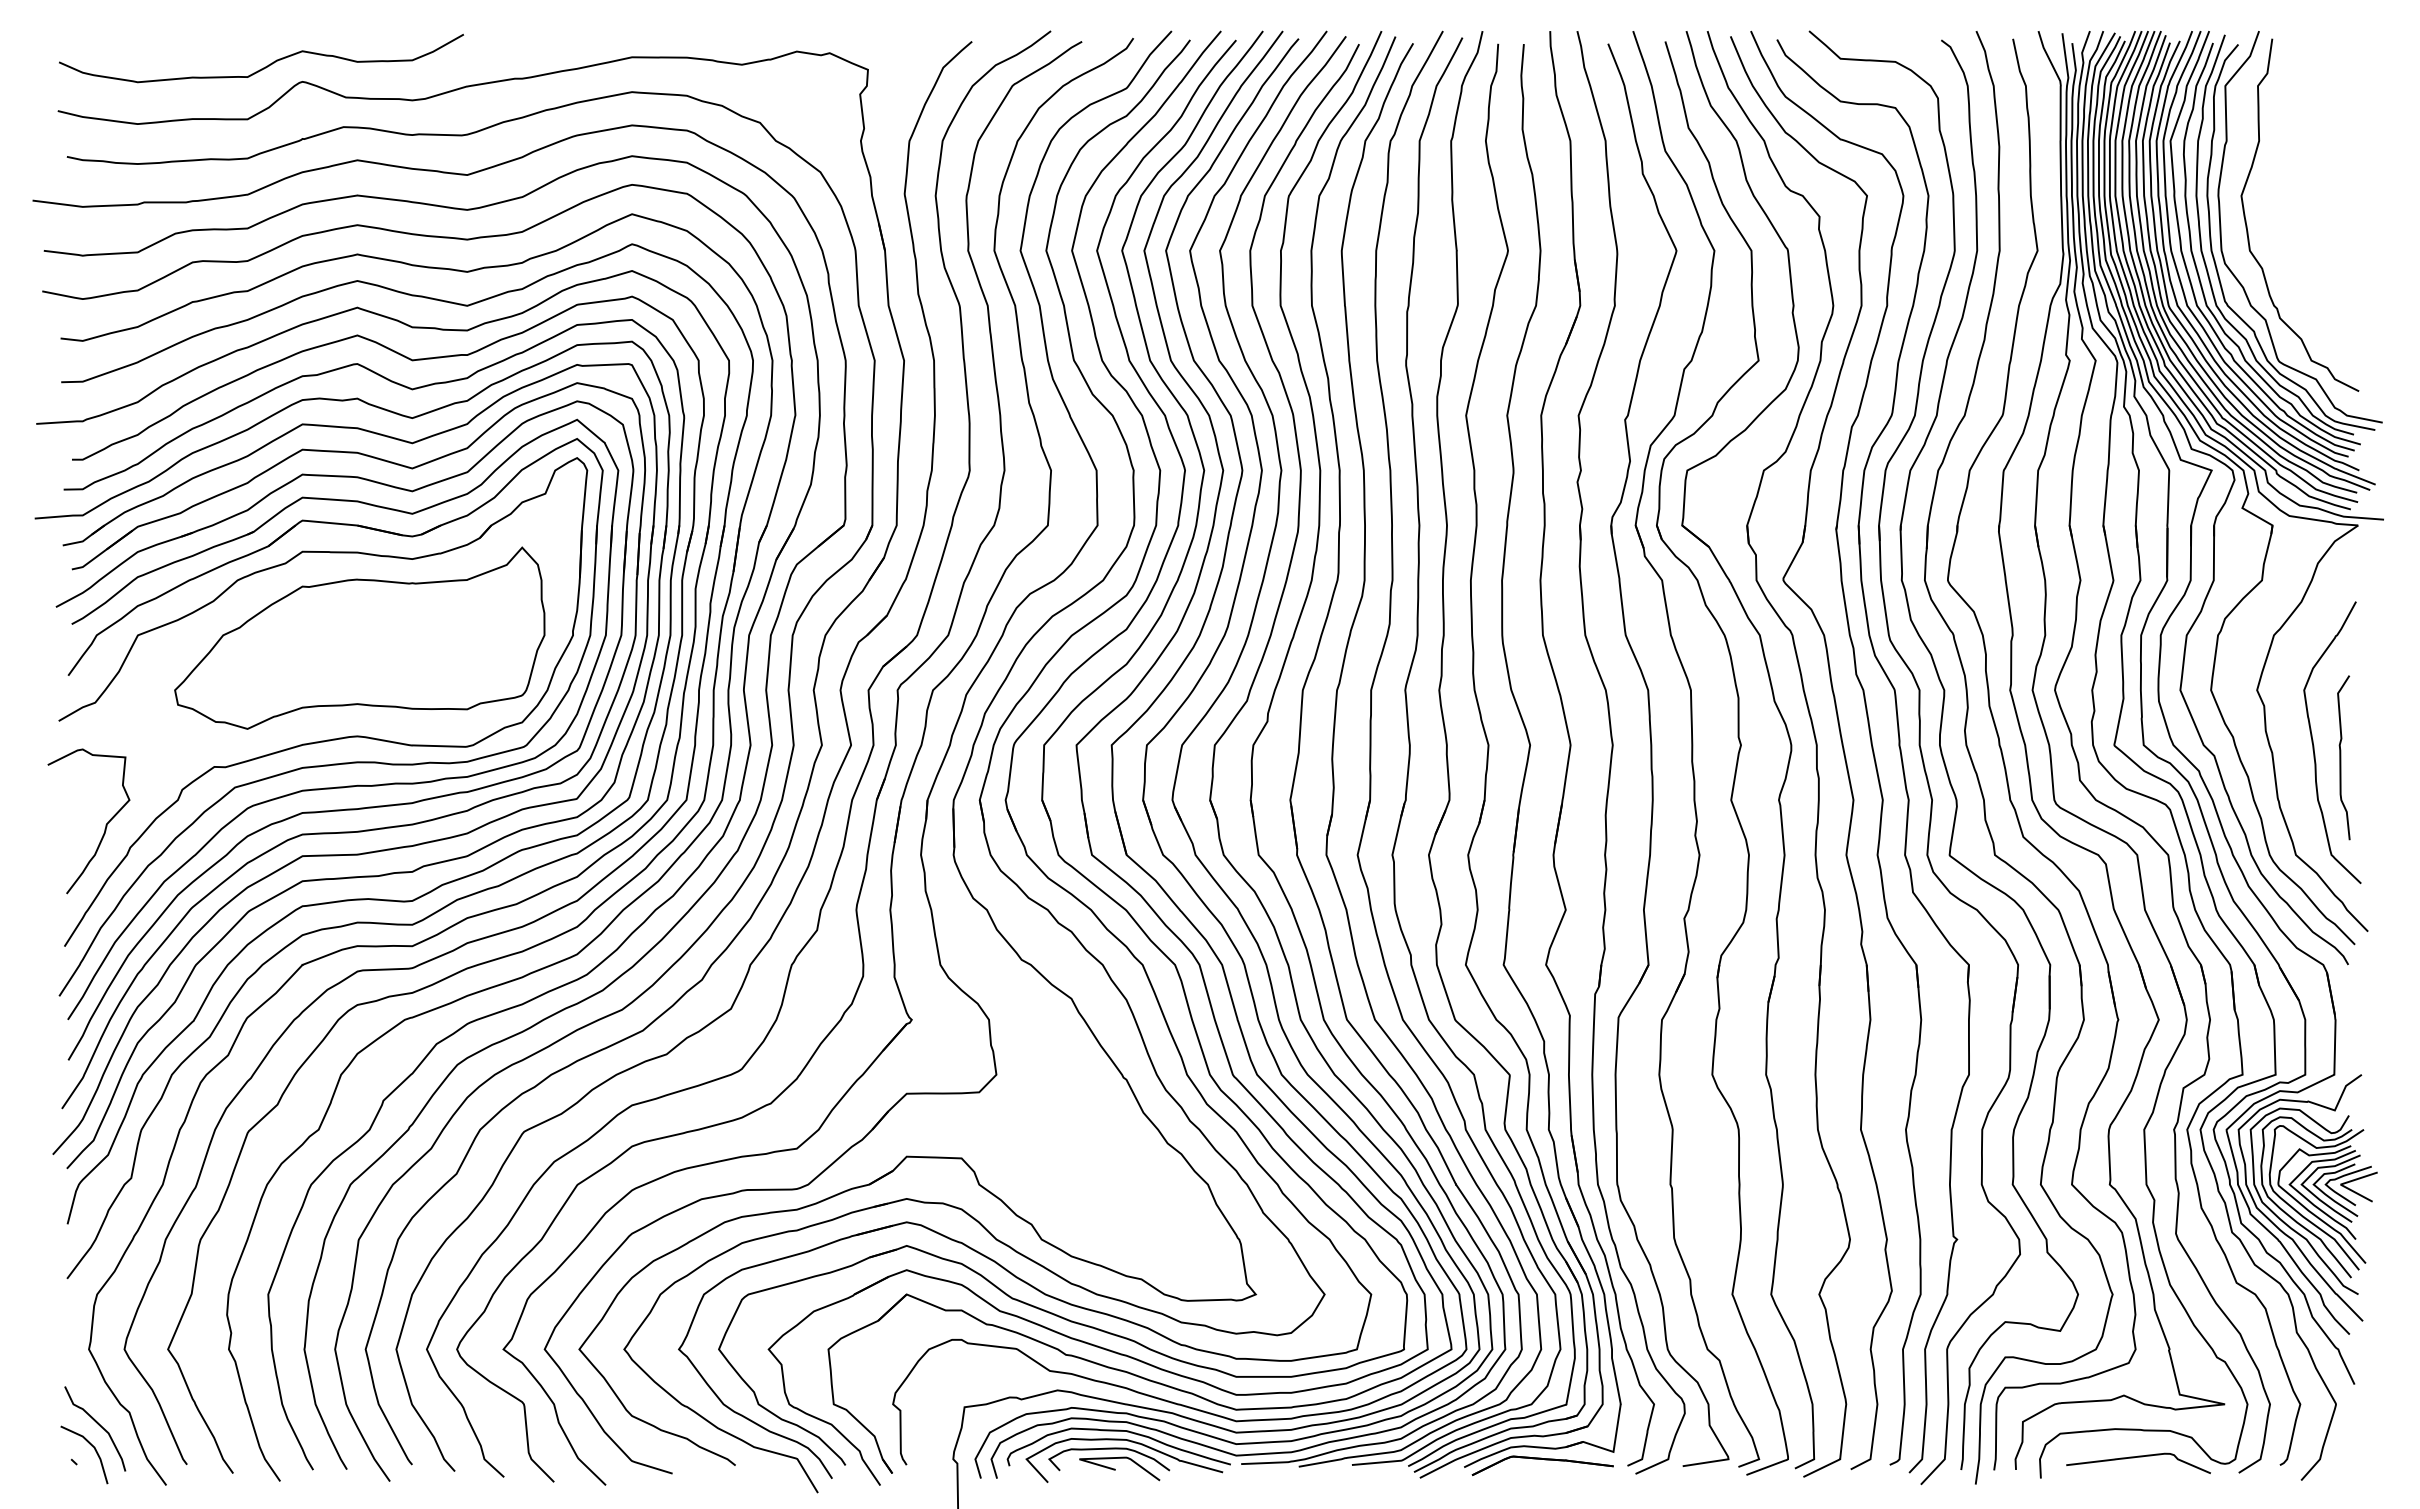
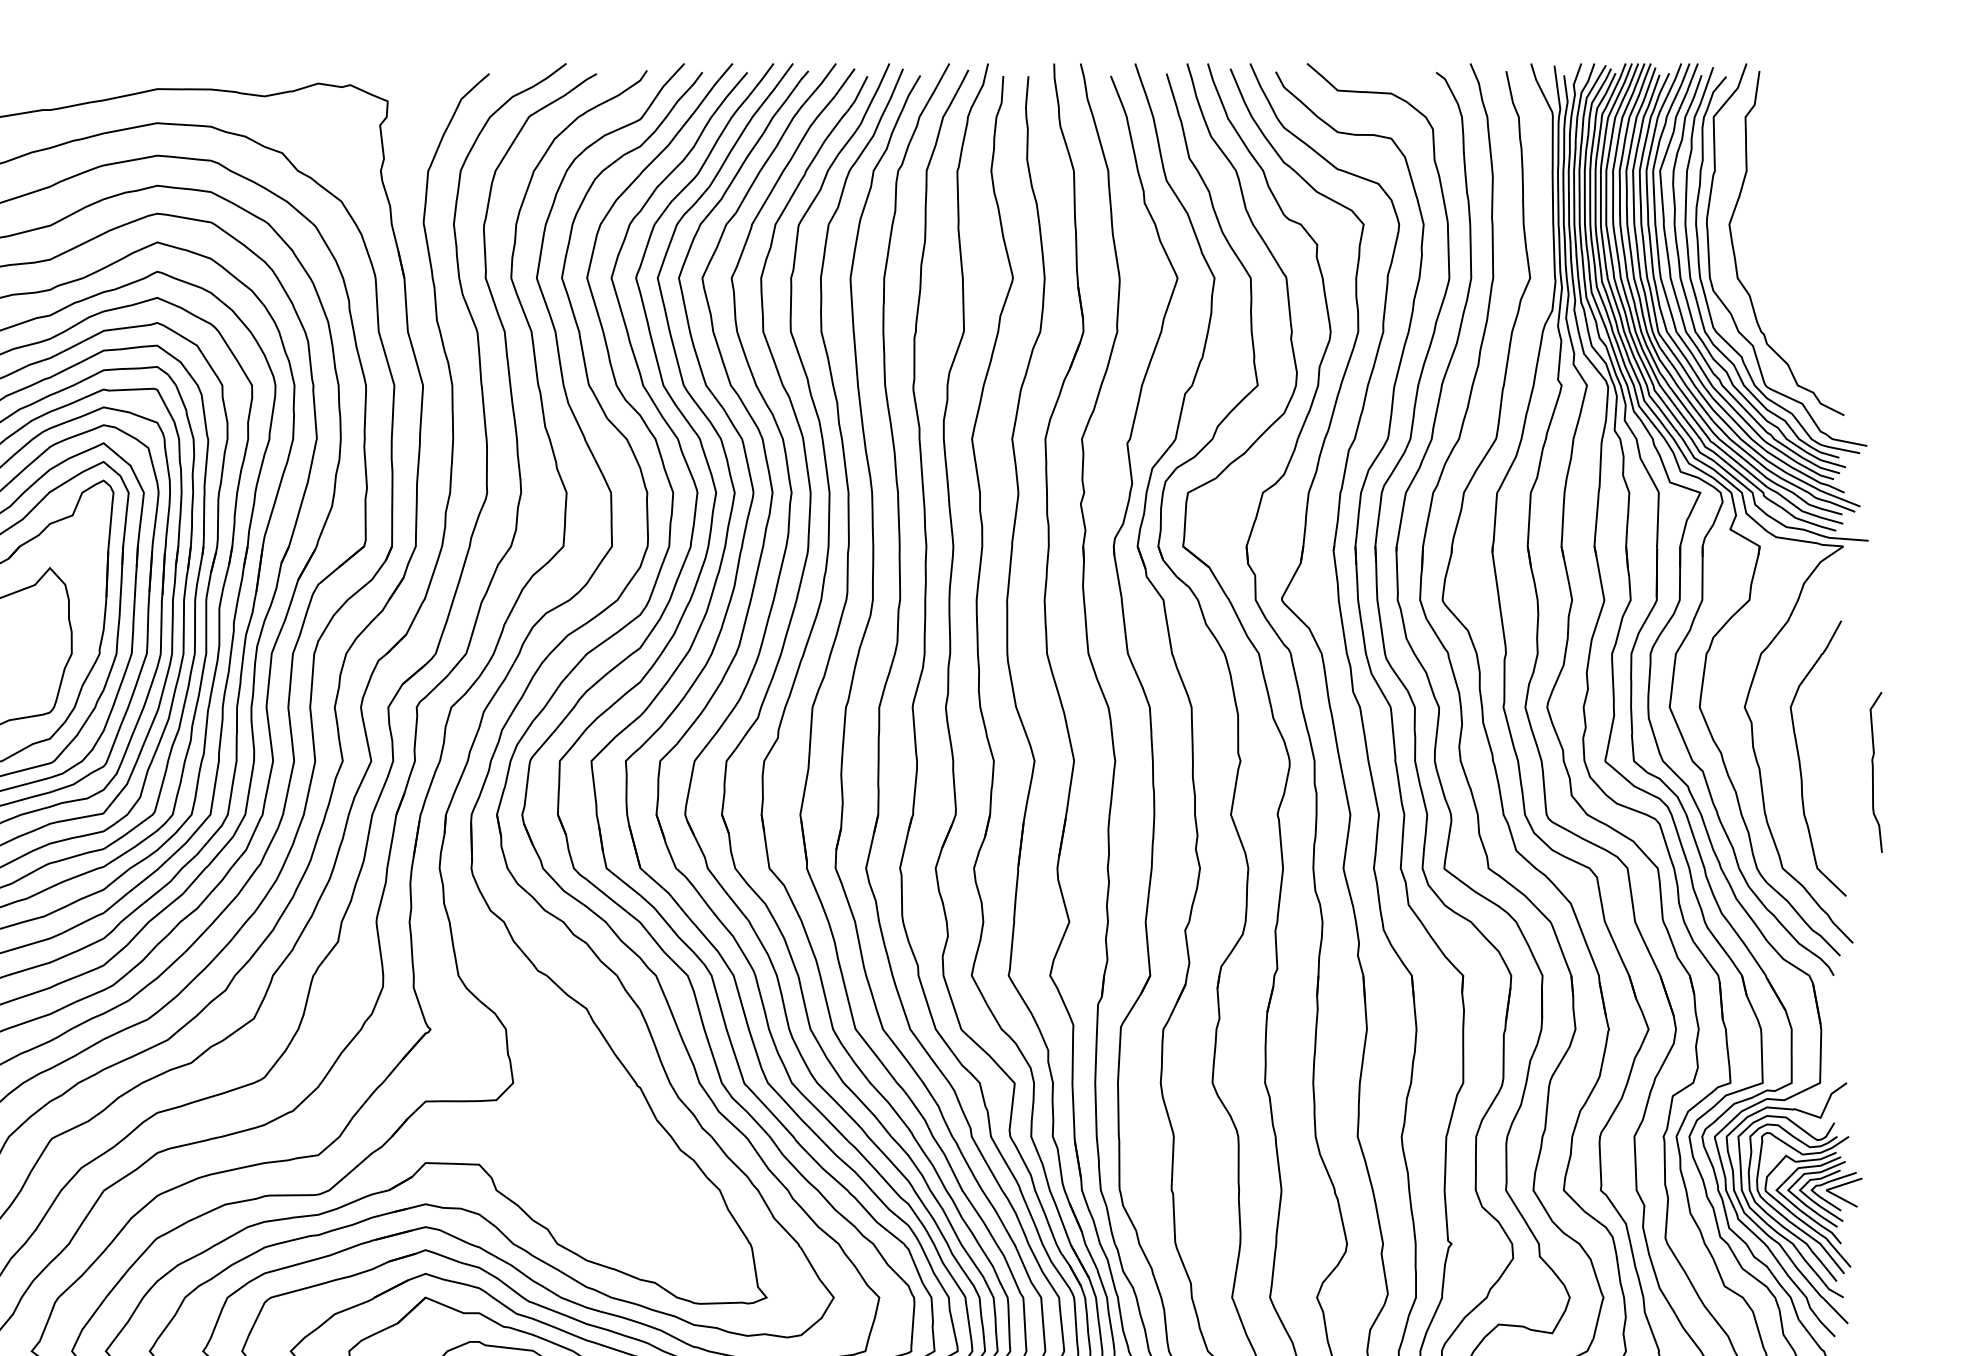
curve: (2341, 757) -> (1873, 772), moved

